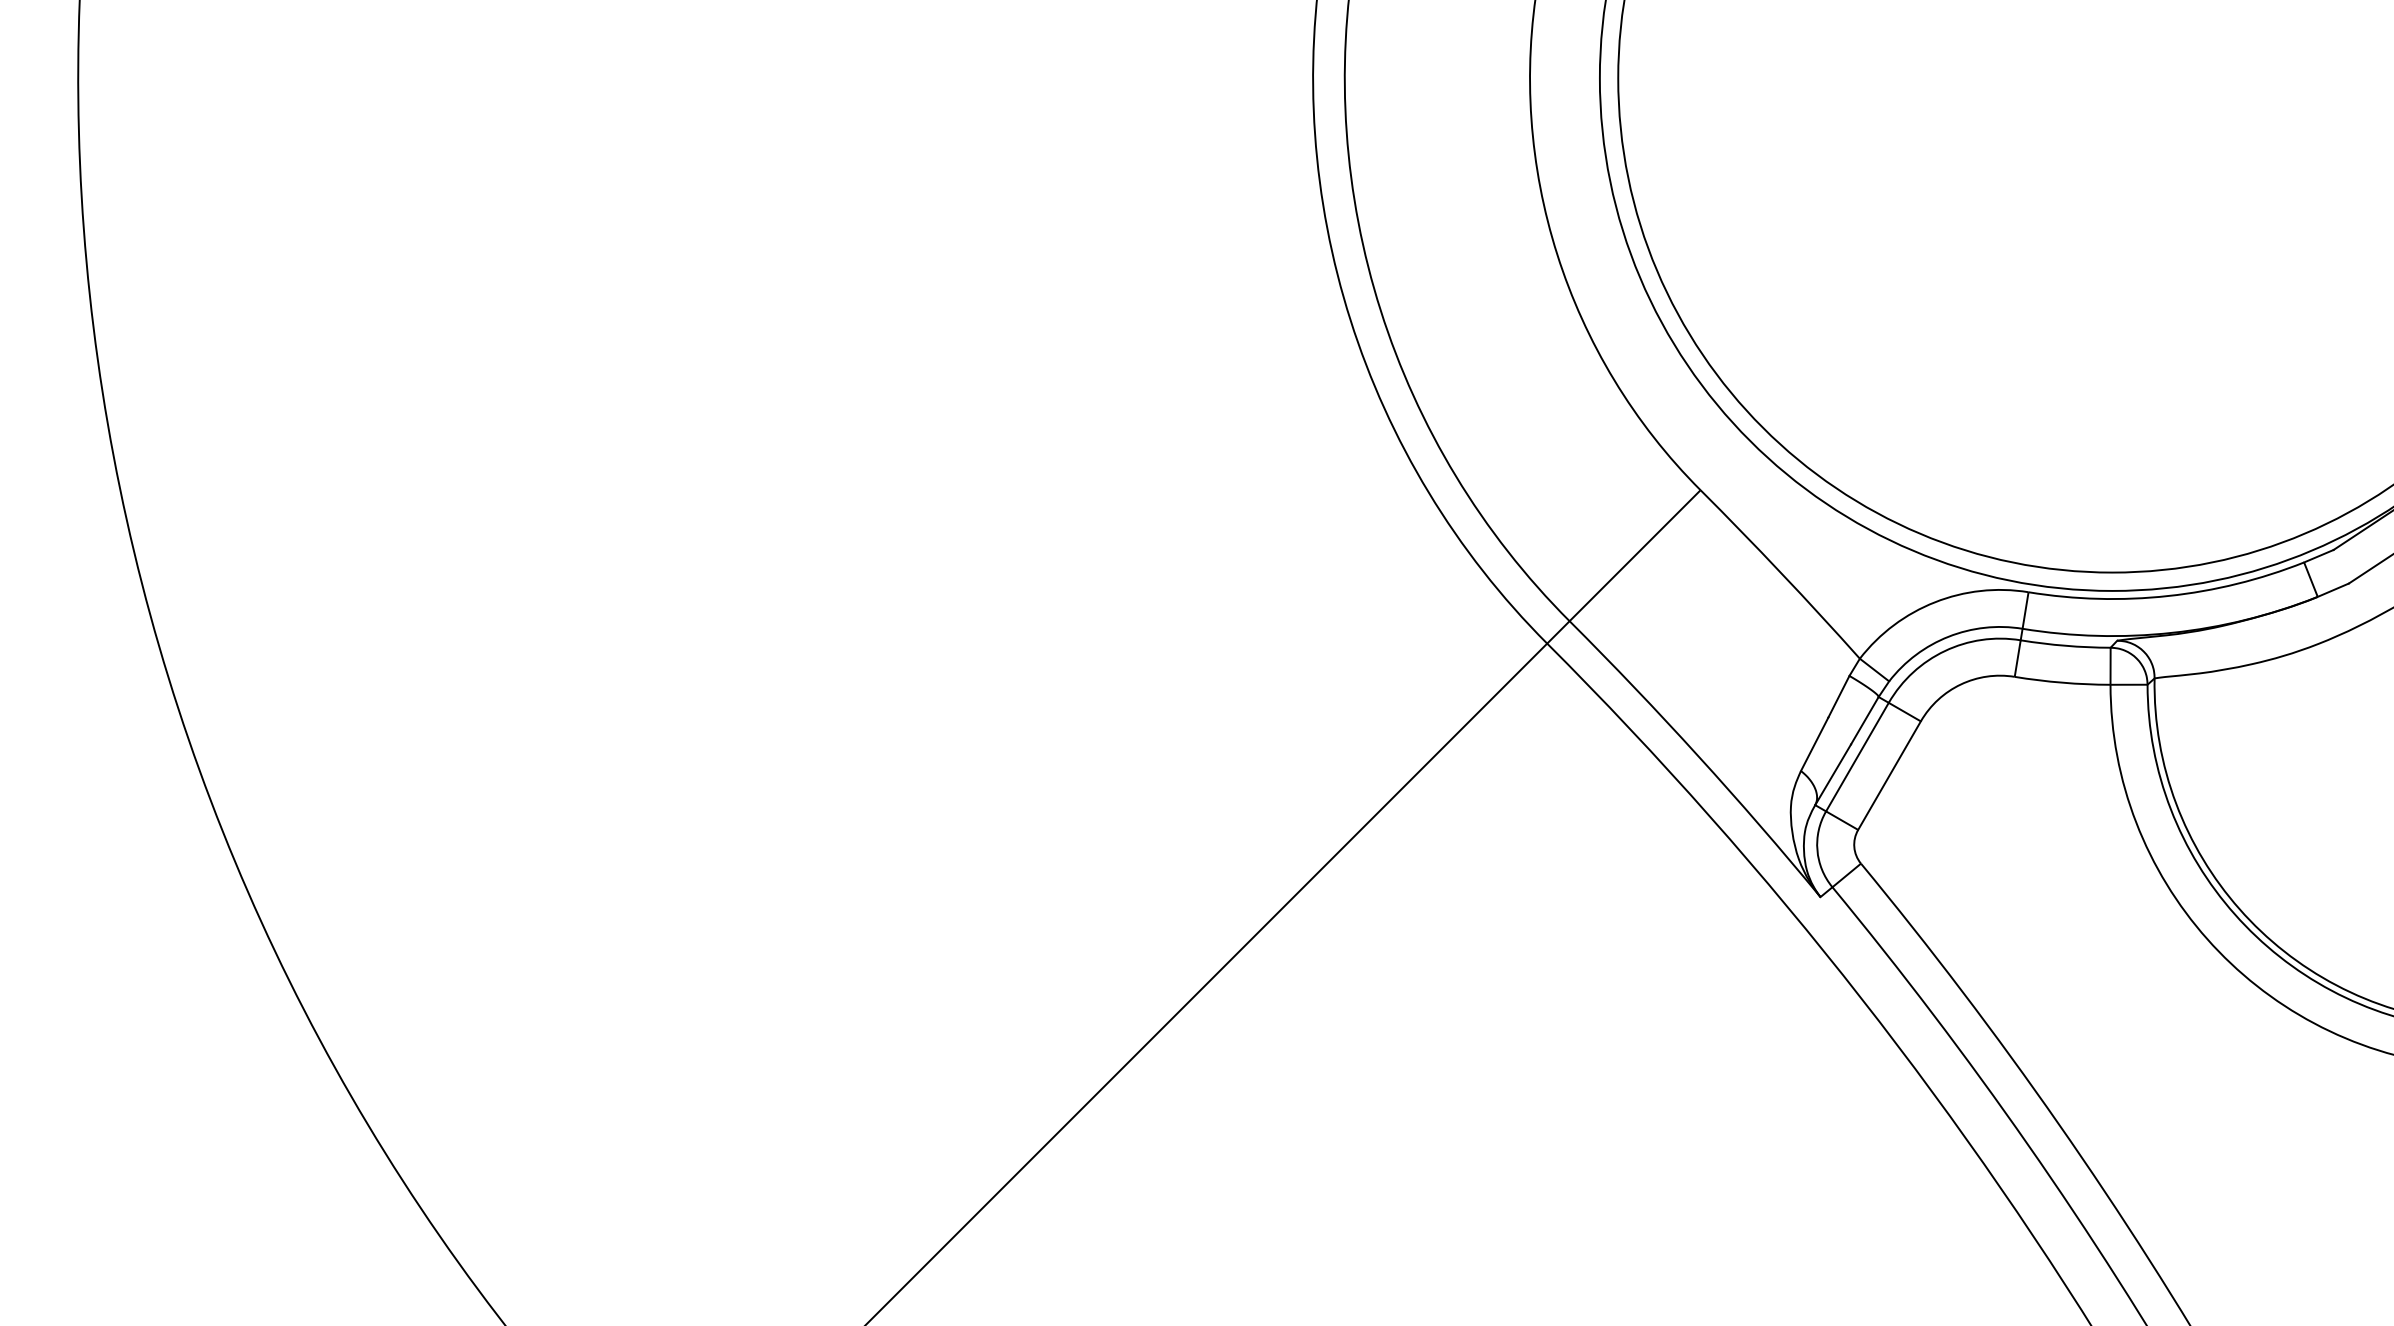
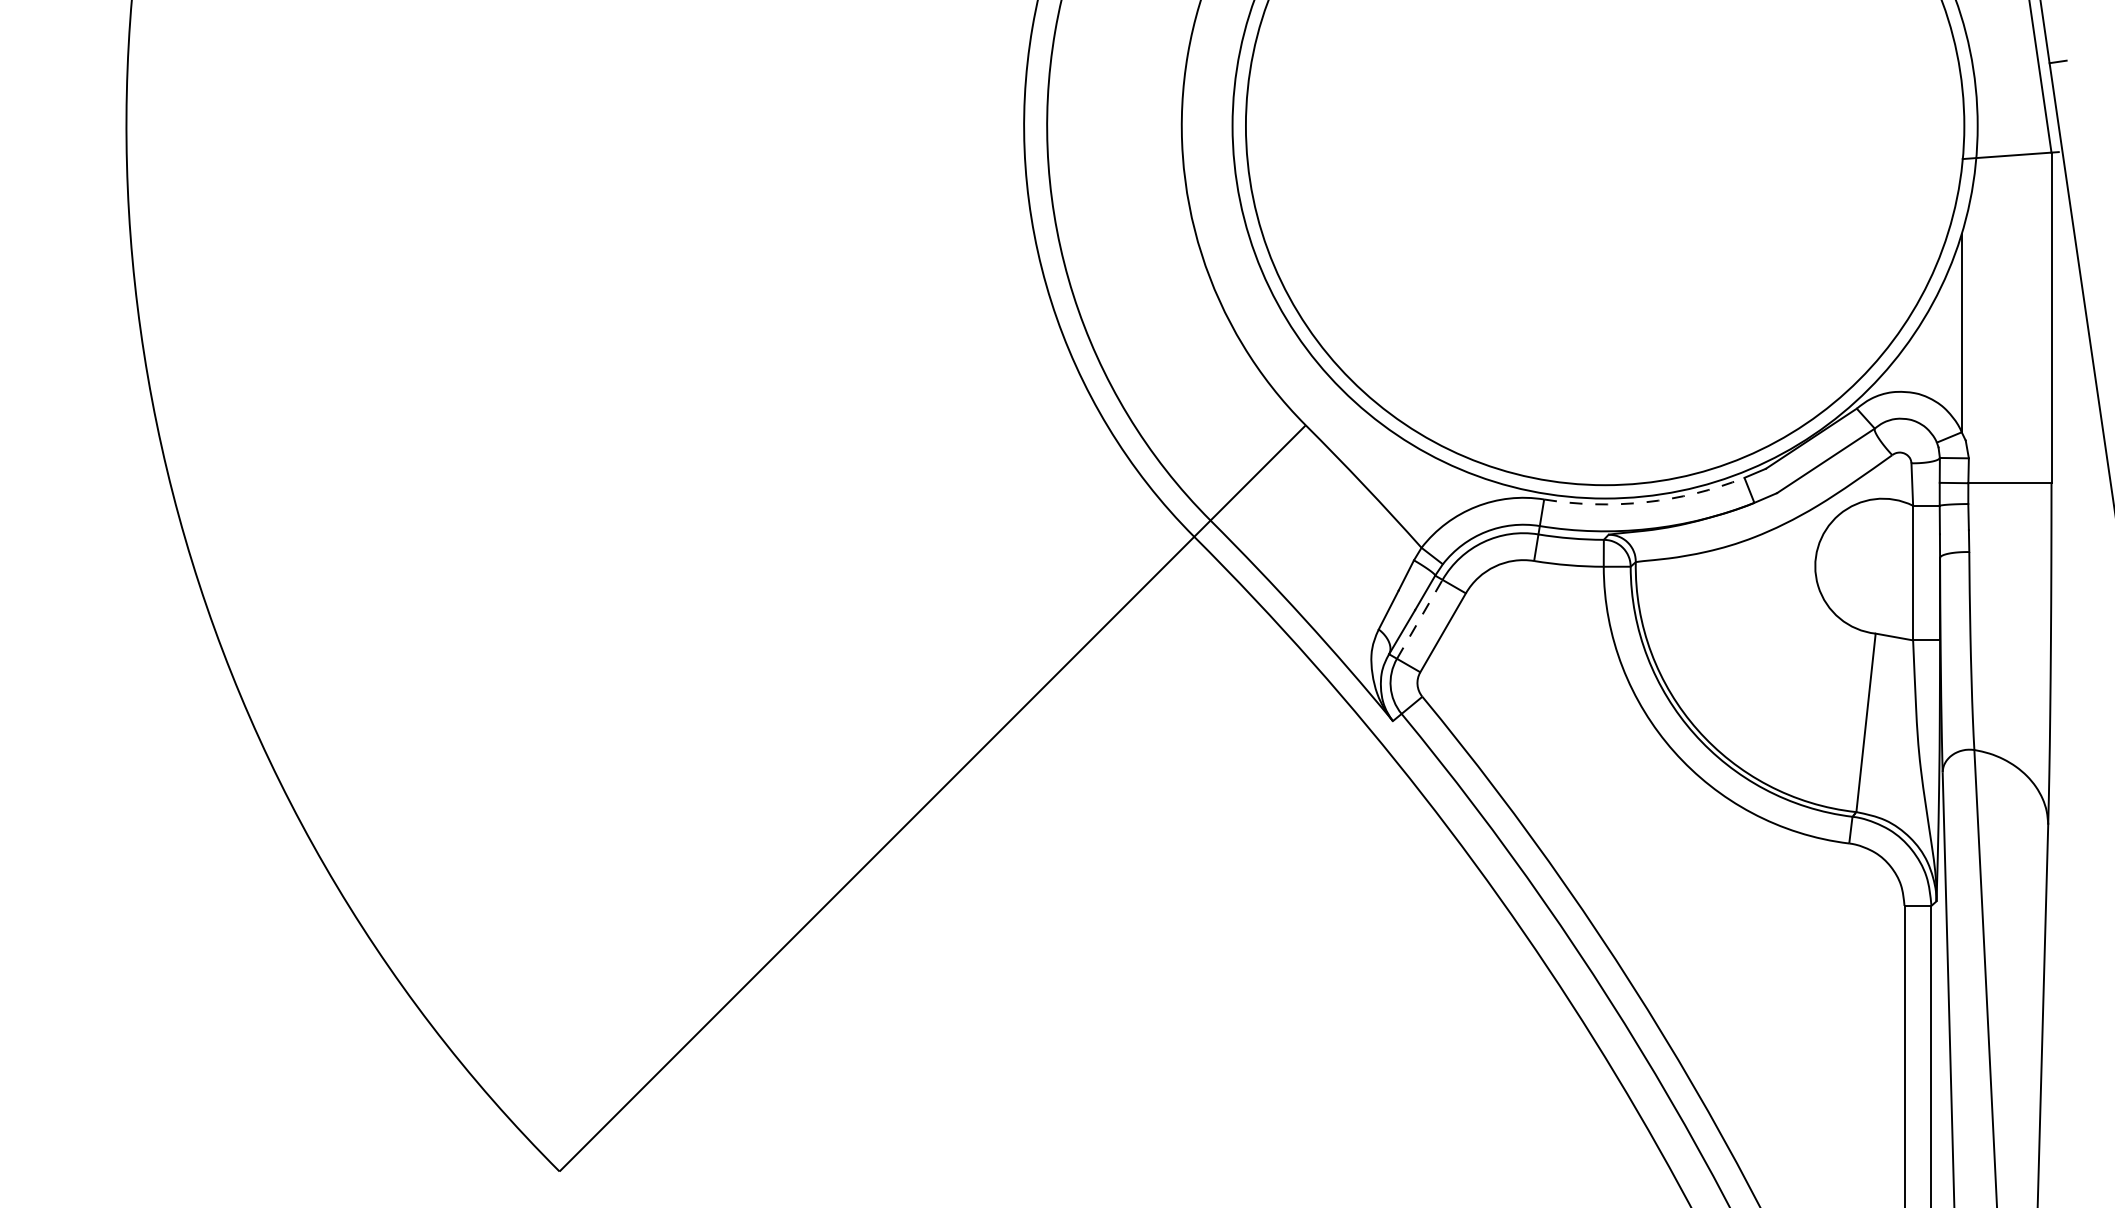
arc: (2167, 596) -> (1645, 502), solid -> dashed
line: (1857, 757) -> (1419, 619), solid -> dashed

